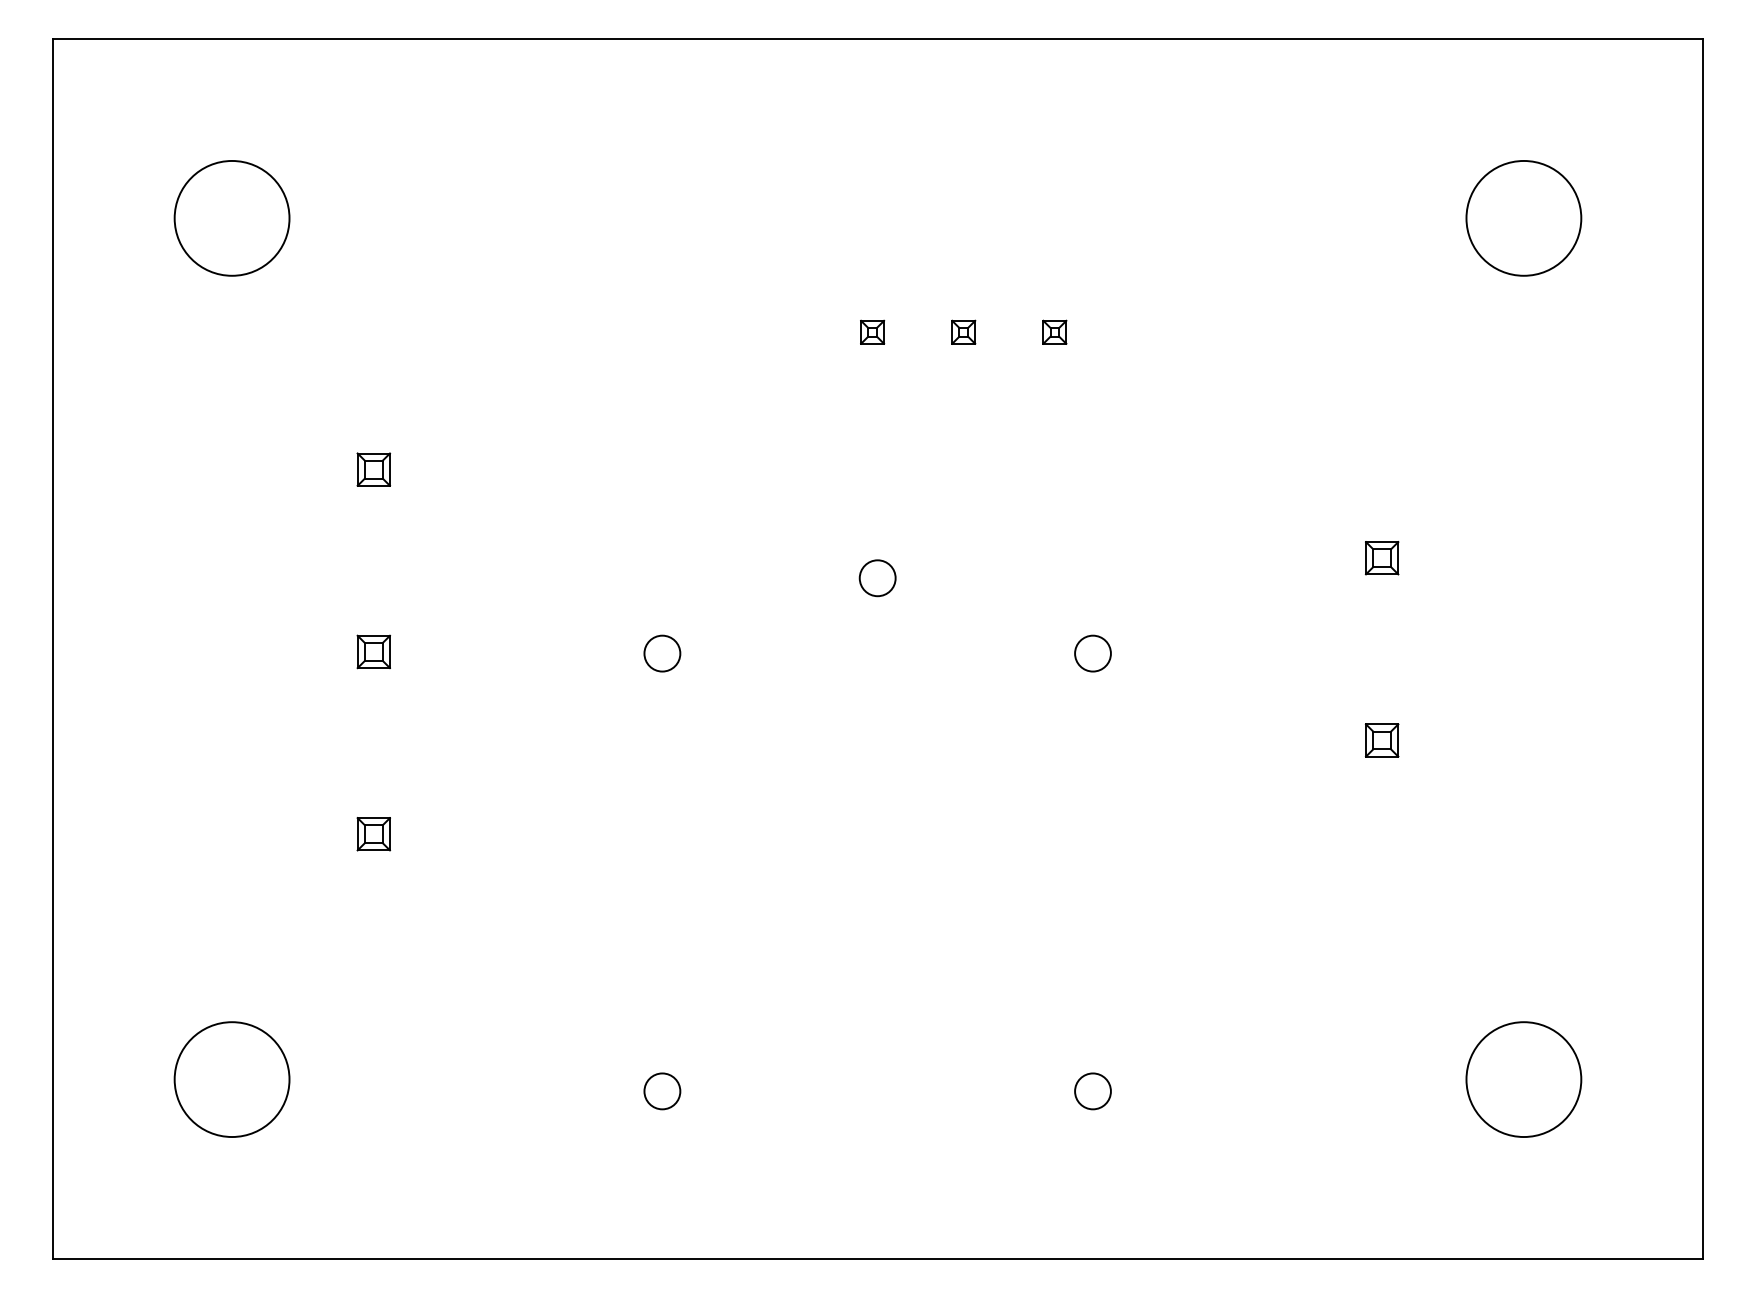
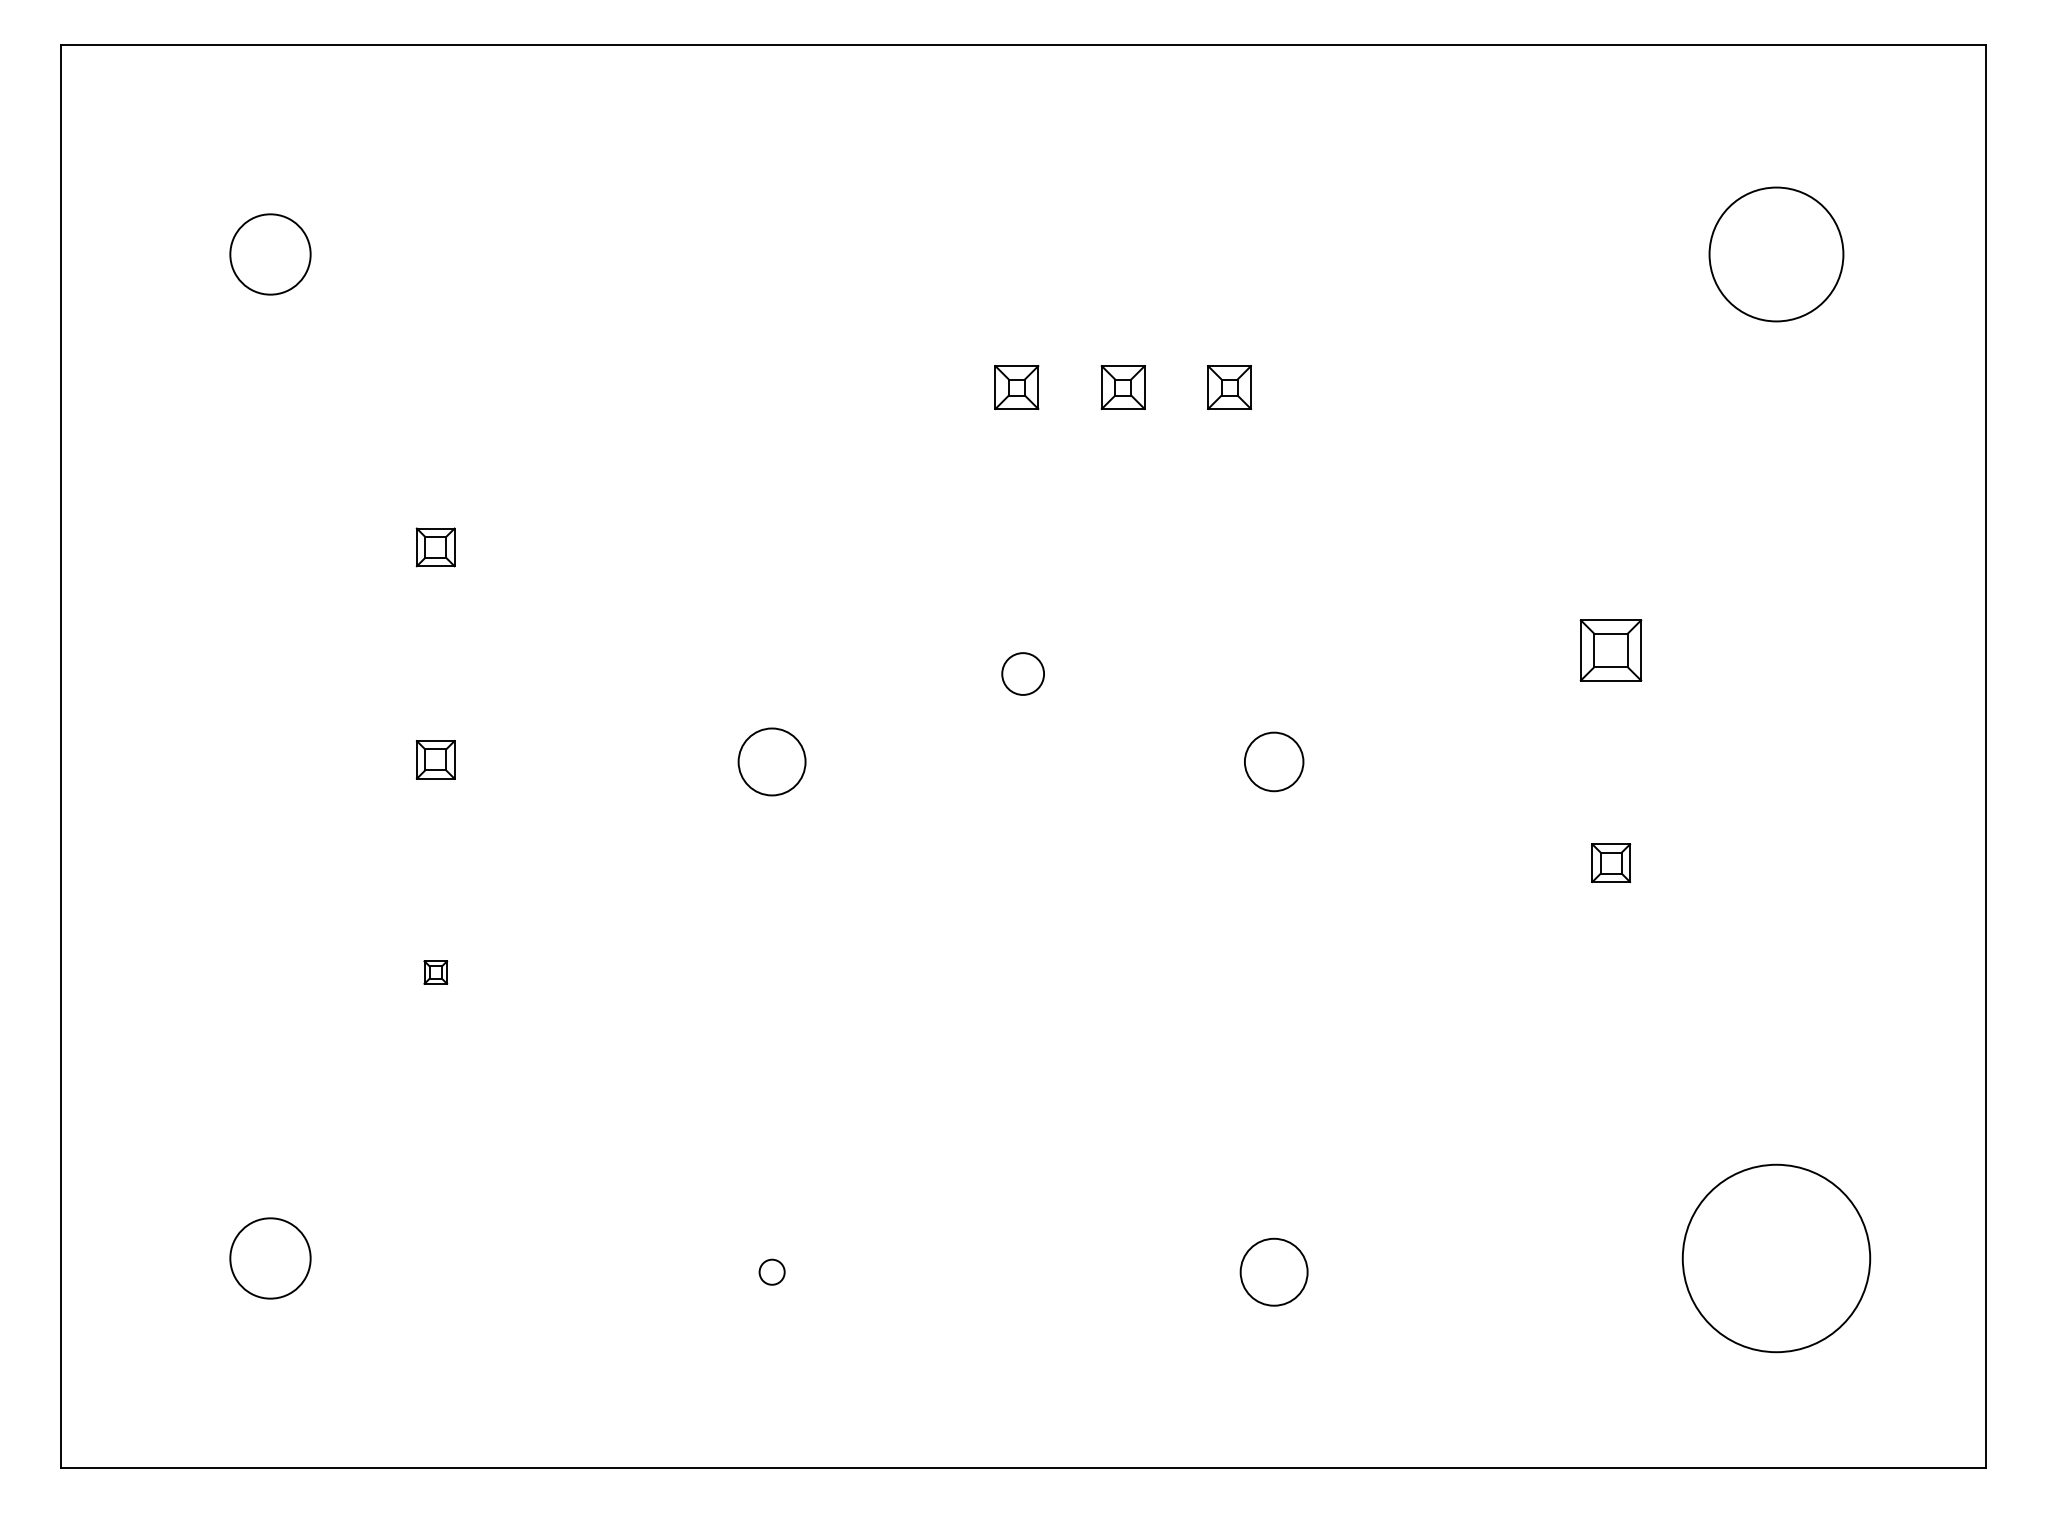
circle: (231, 217) -> (269, 253), size x0.6
part: (872, 331) -> (1017, 386), size x1.6
part: (963, 331) -> (1123, 386), size x1.6
part: (1054, 331) -> (1229, 386), size x1.6
part: (1382, 558) -> (1611, 650), size x1.6
circle: (662, 653) -> (772, 761), size x1.6
circle: (1092, 653) -> (1273, 761), size x1.4
part: (373, 834) -> (435, 972), size x0.6
circle: (231, 1079) -> (269, 1258), size x0.6
circle: (1523, 1079) -> (1776, 1258), size x1.4
circle: (662, 1091) -> (772, 1272), size x0.6
circle: (1092, 1091) -> (1273, 1272), size x1.6

